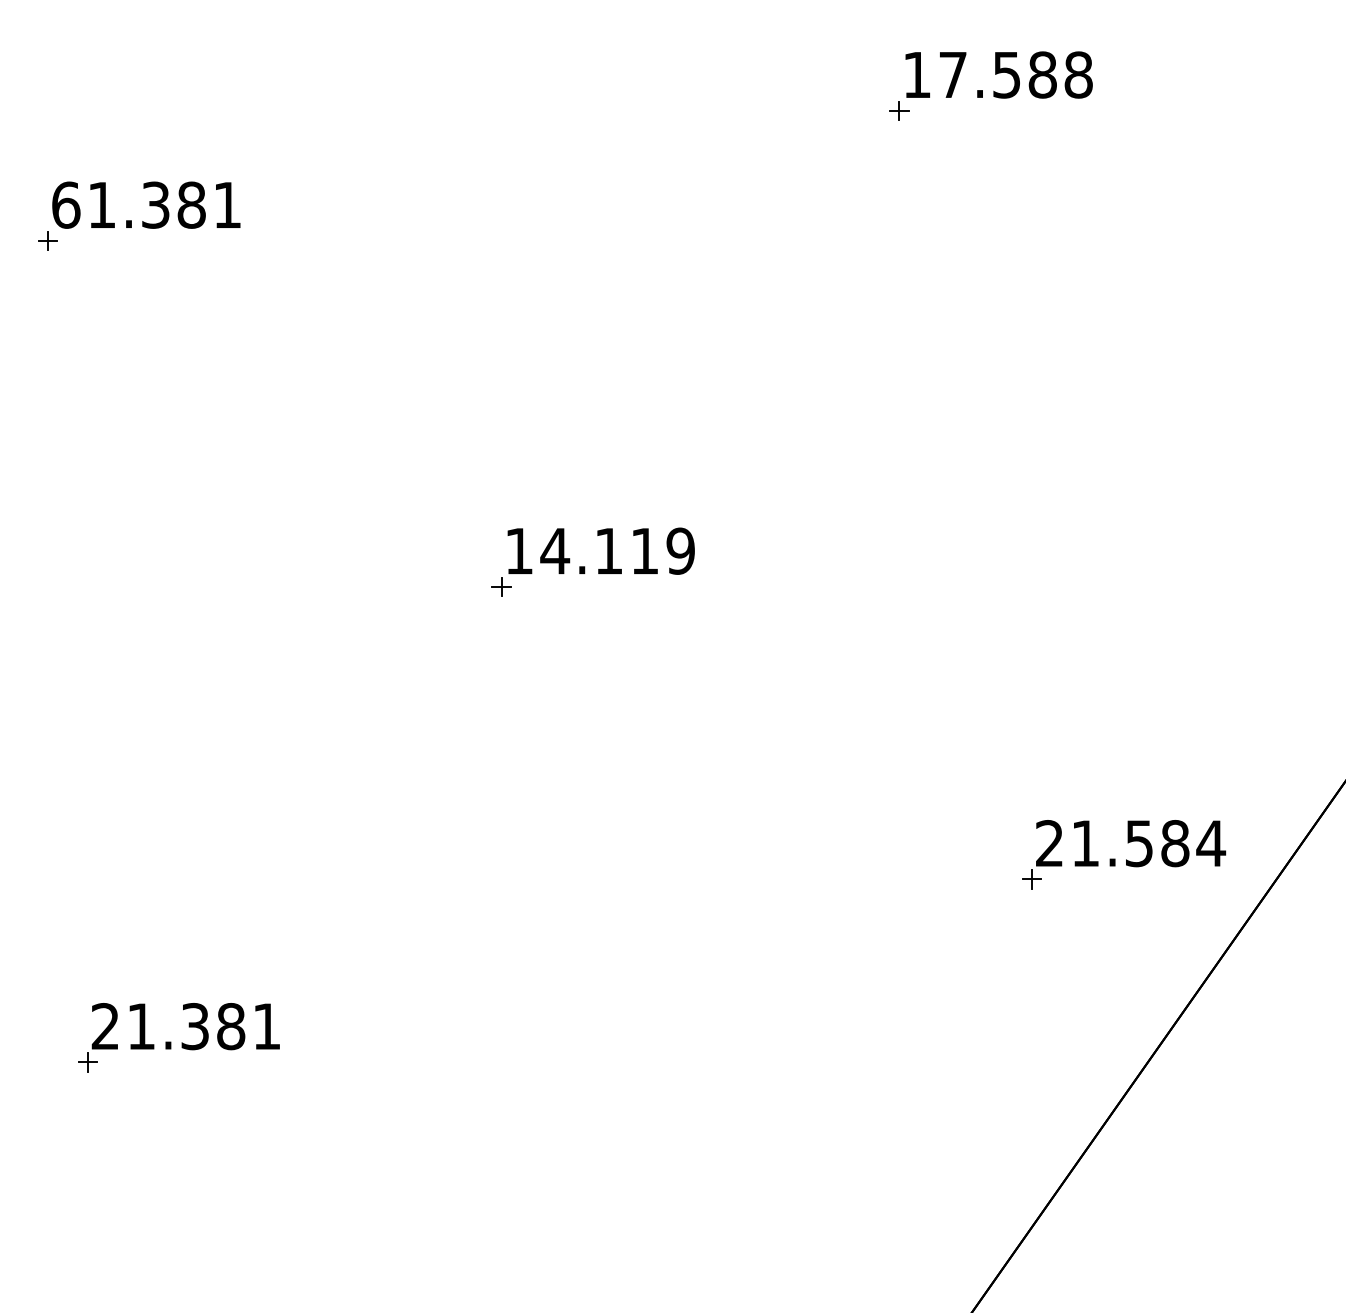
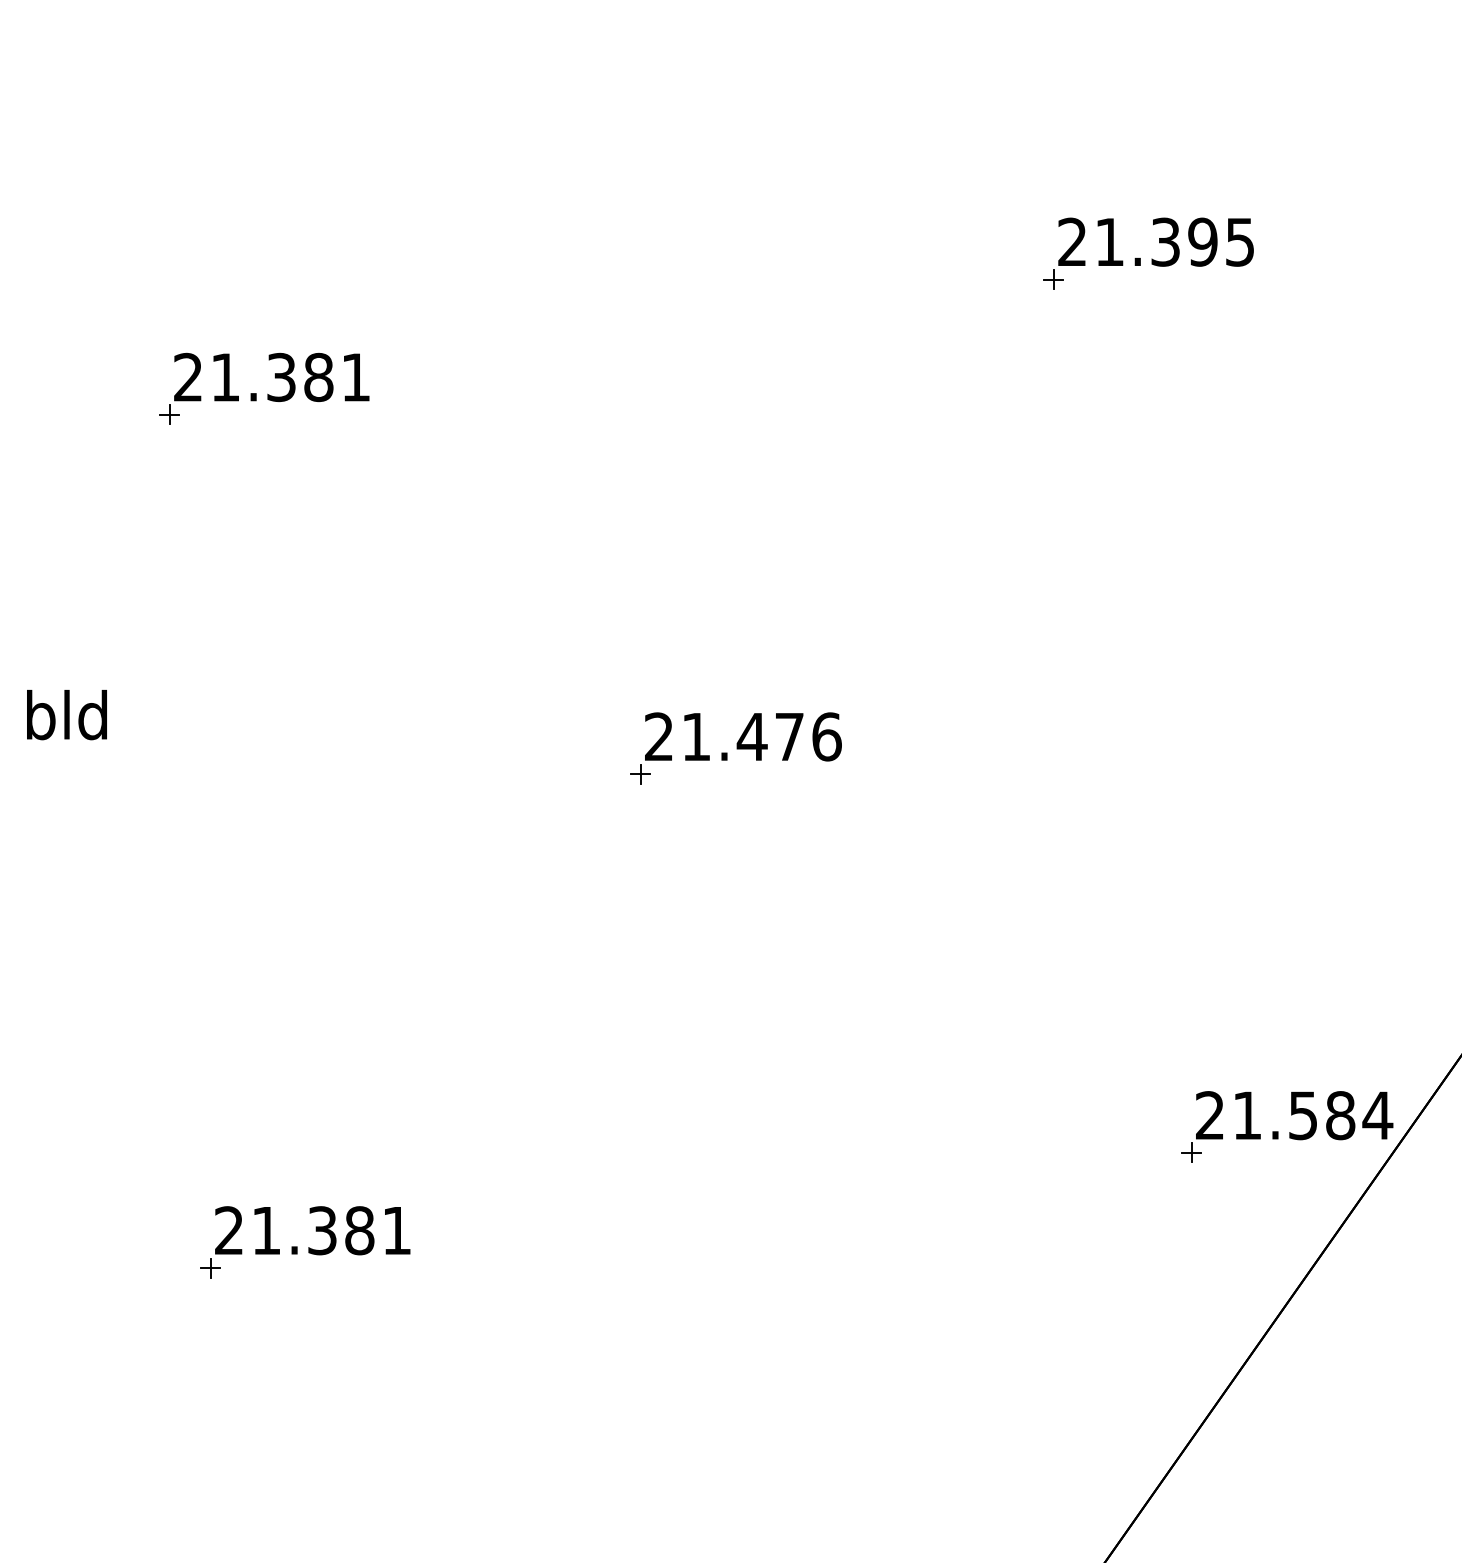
text: (998, 74) -> (1156, 241), 17.588 -> 21.395
text: (66, 205) -> (188, 377), 61.381 -> 21.381
text: (600, 550) -> (743, 736), 14.119 -> 21.476
part: (1126, 859) -> (1289, 1132), moved

